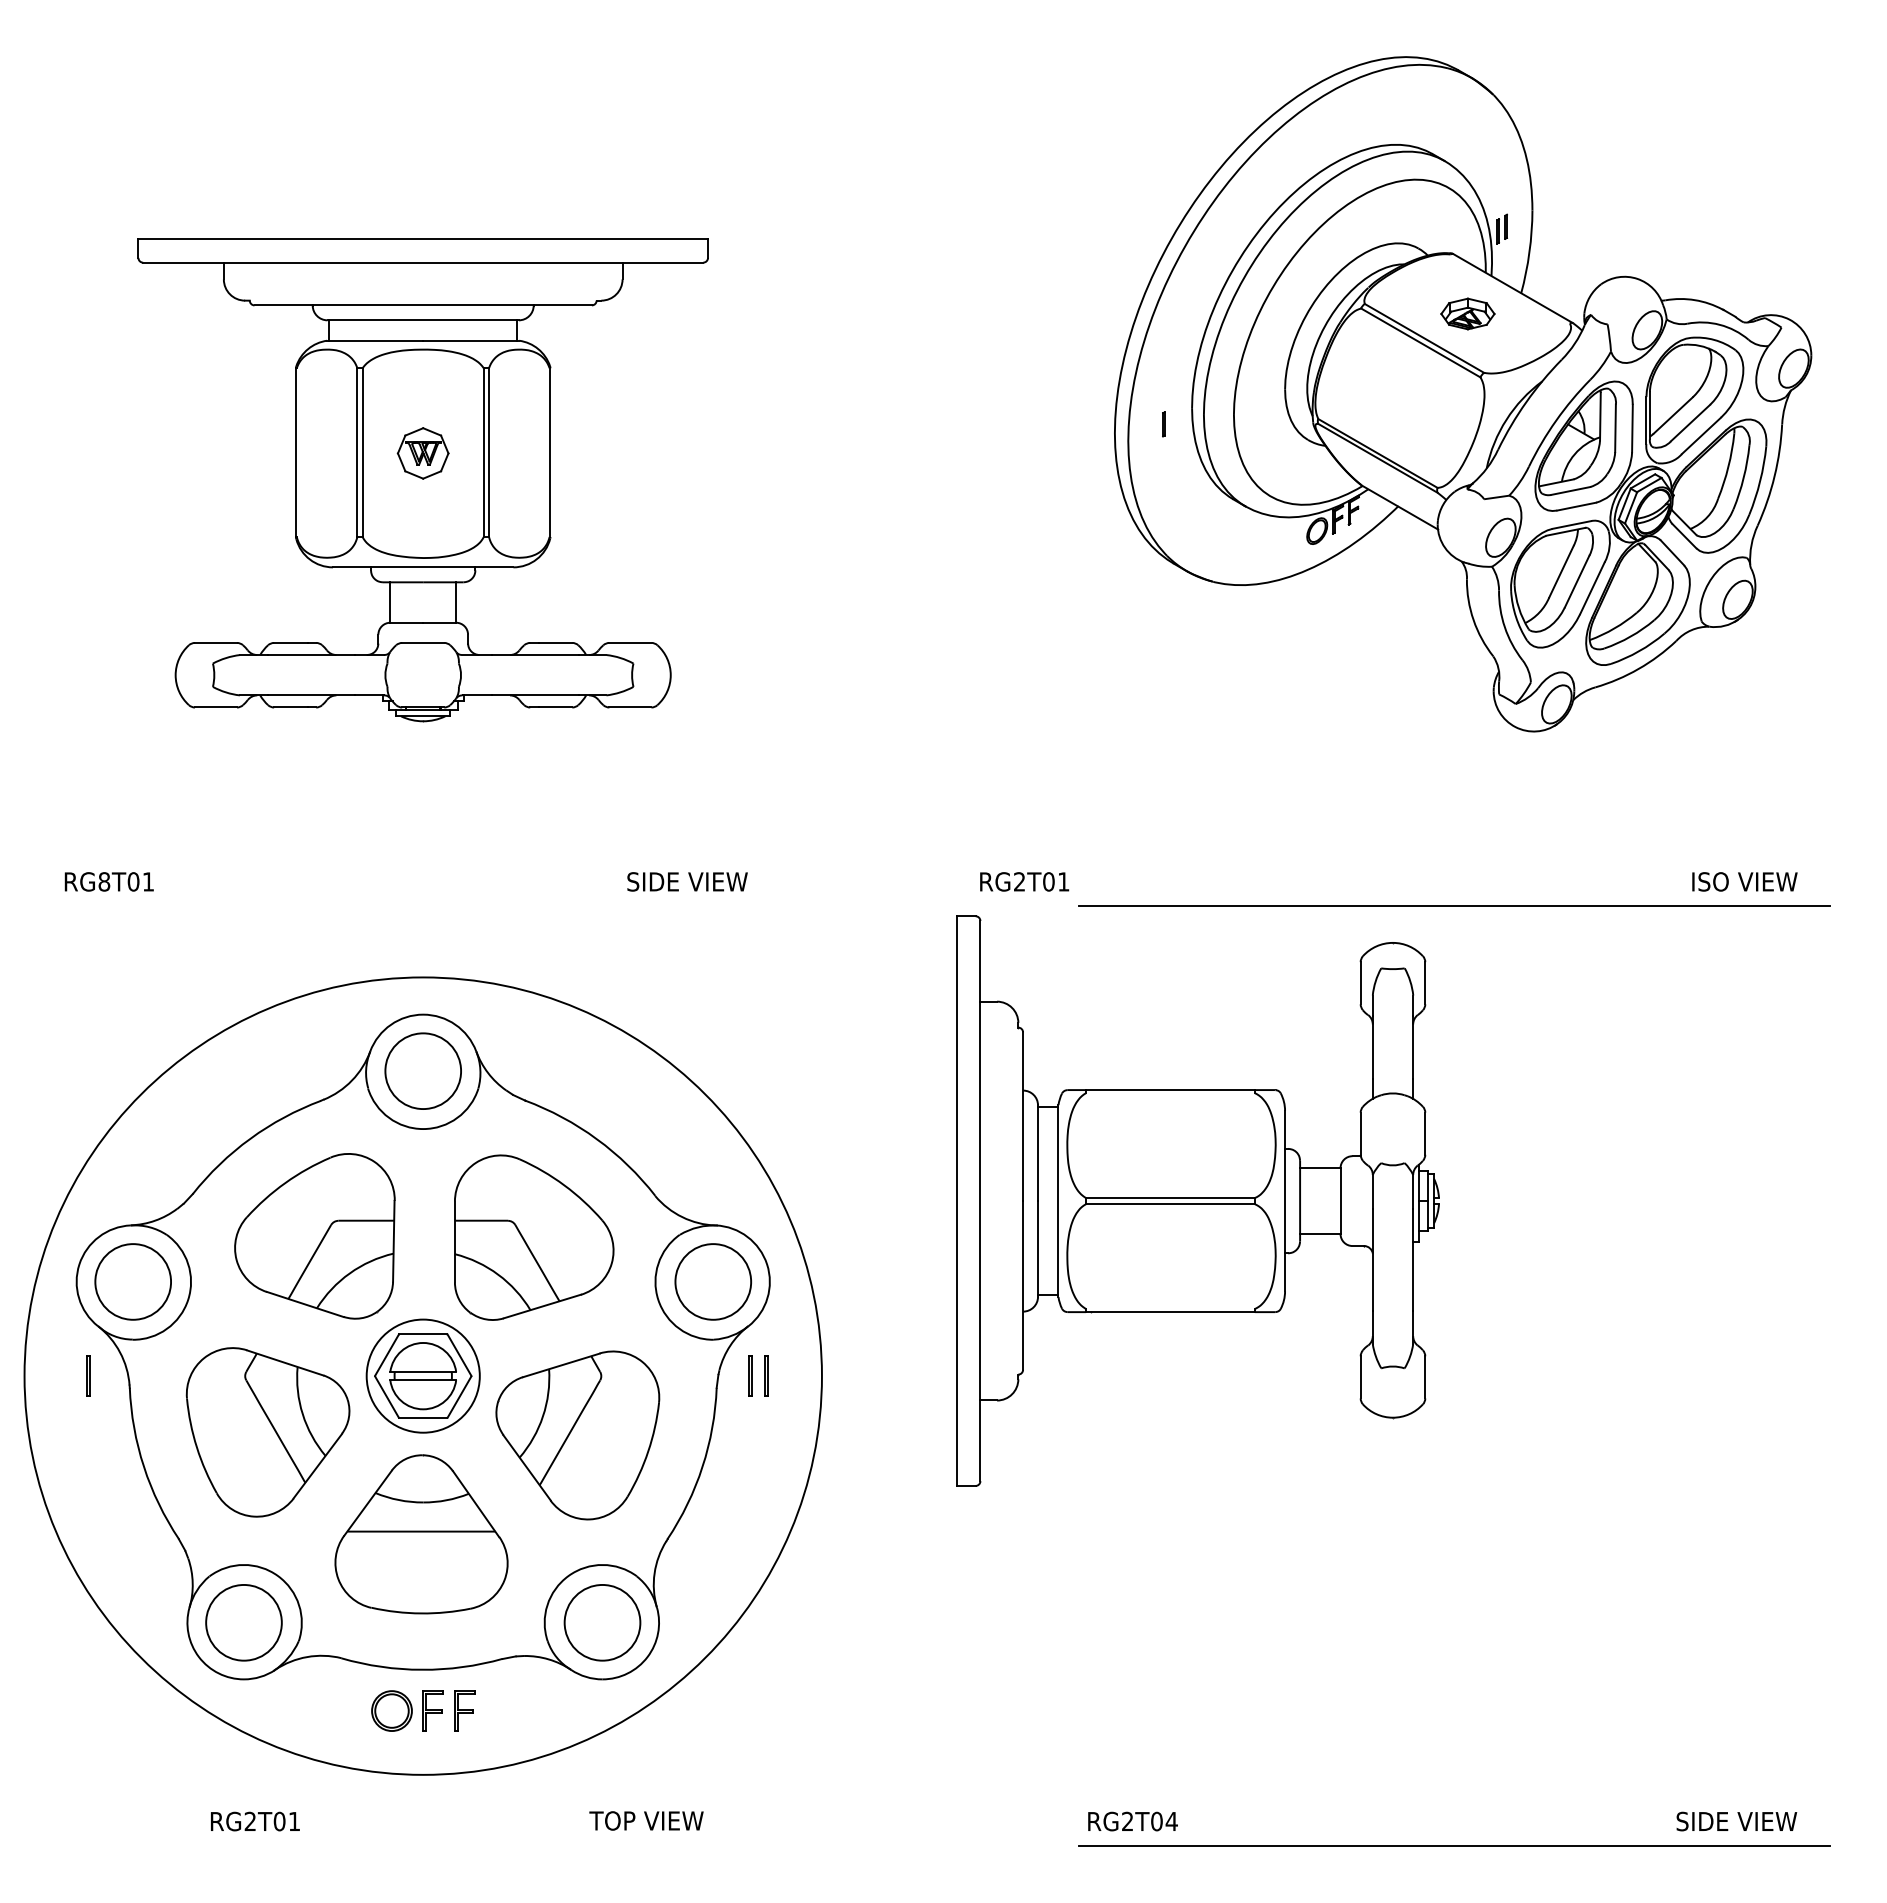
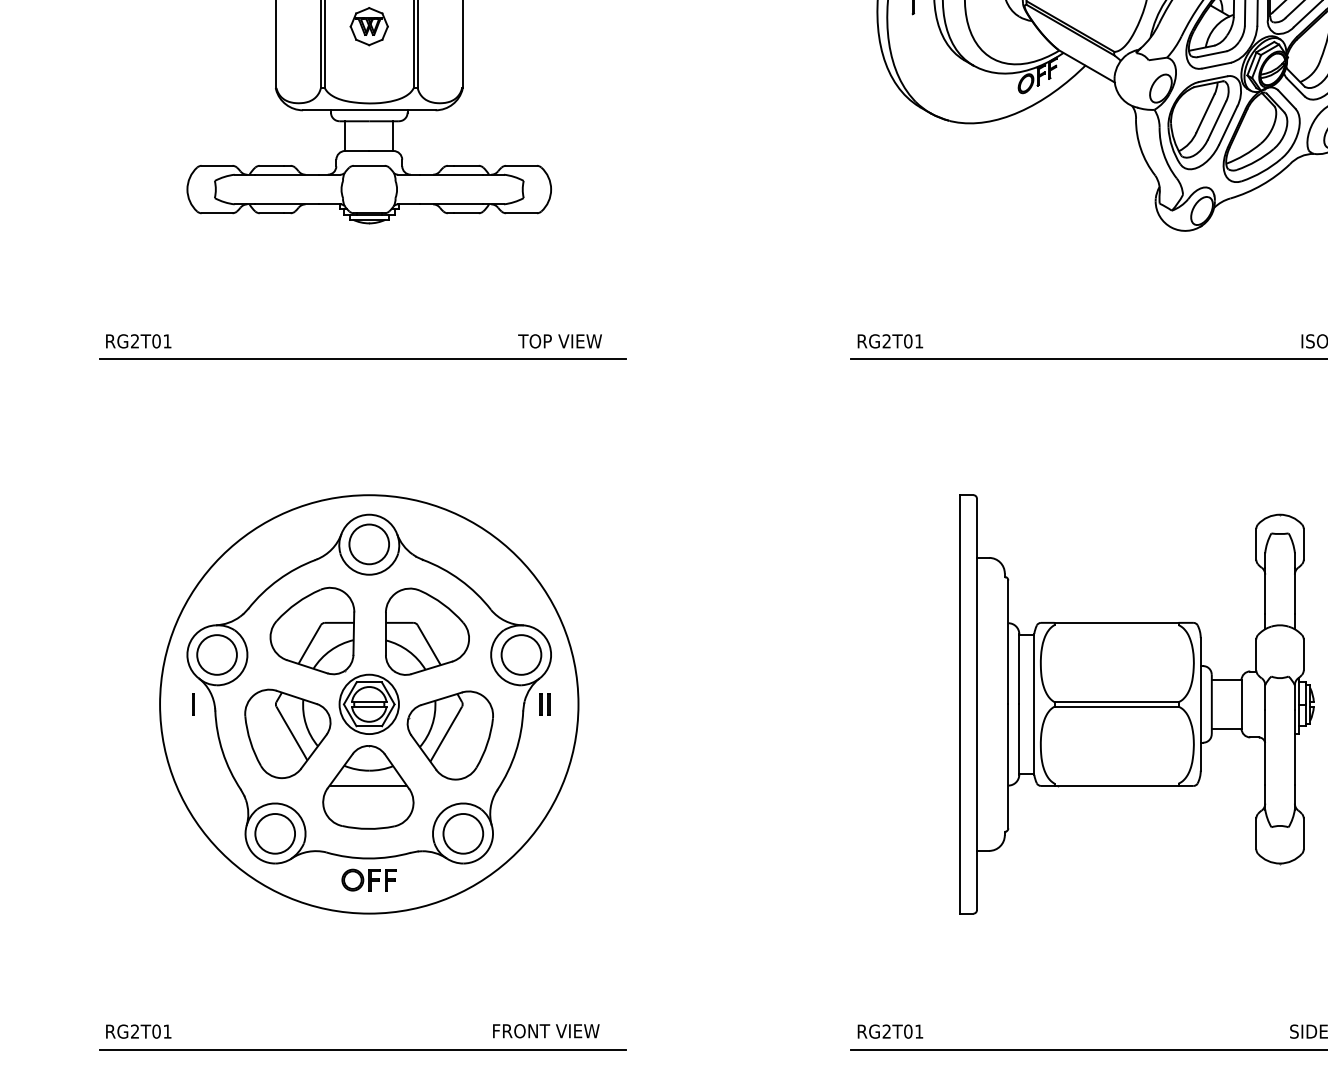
text: (104, 881) -> (135, 341), RG8T01 -> RG2T01
text: (686, 881) -> (562, 341), SIDE VIEW -> TOP VIEW
text: (1024, 881) -> (890, 341), moved
line: (414, 906) -> (362, 359), added
part: (1197, 1200) -> (1136, 703), moved
part: (422, 1375) -> (368, 703), size x0.71
text: (662, 1820) -> (545, 1030), TOP VIEW -> FRONT VIEW
text: (255, 1821) -> (138, 1031), moved
text: (1171, 1821) -> (918, 1031), RG2T04 -> RG2T01
line: (414, 1845) -> (362, 1049), added

